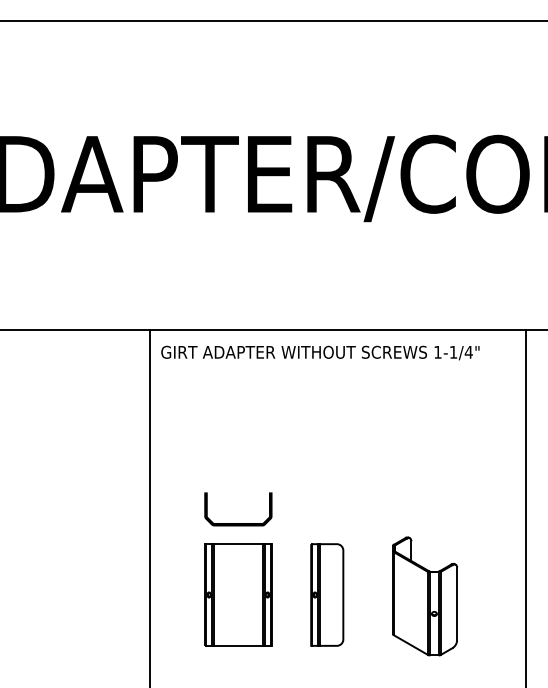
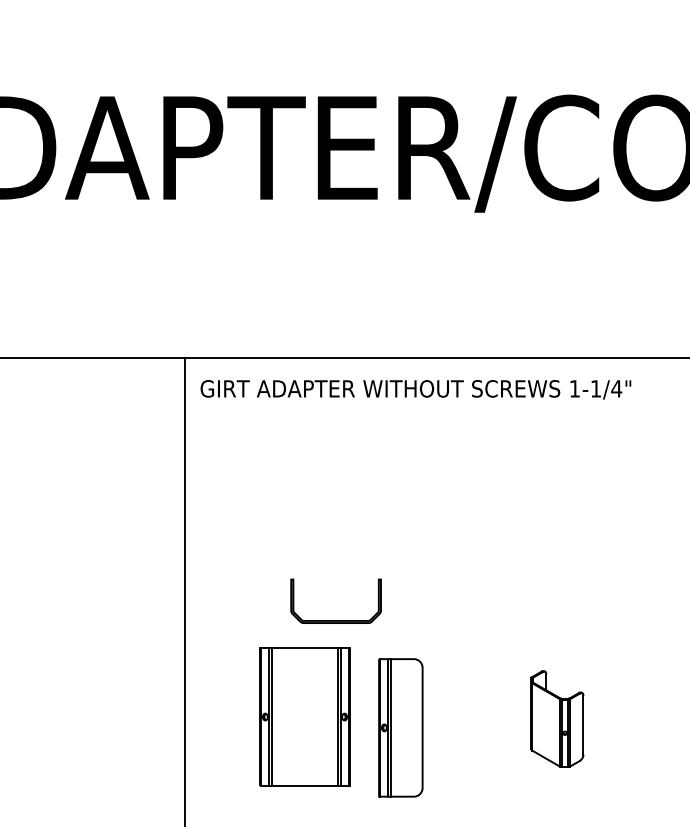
part: (238, 523) -> (336, 620), moved
part: (327, 594) -> (401, 727), moved
part: (424, 596) -> (556, 719), size x0.6

